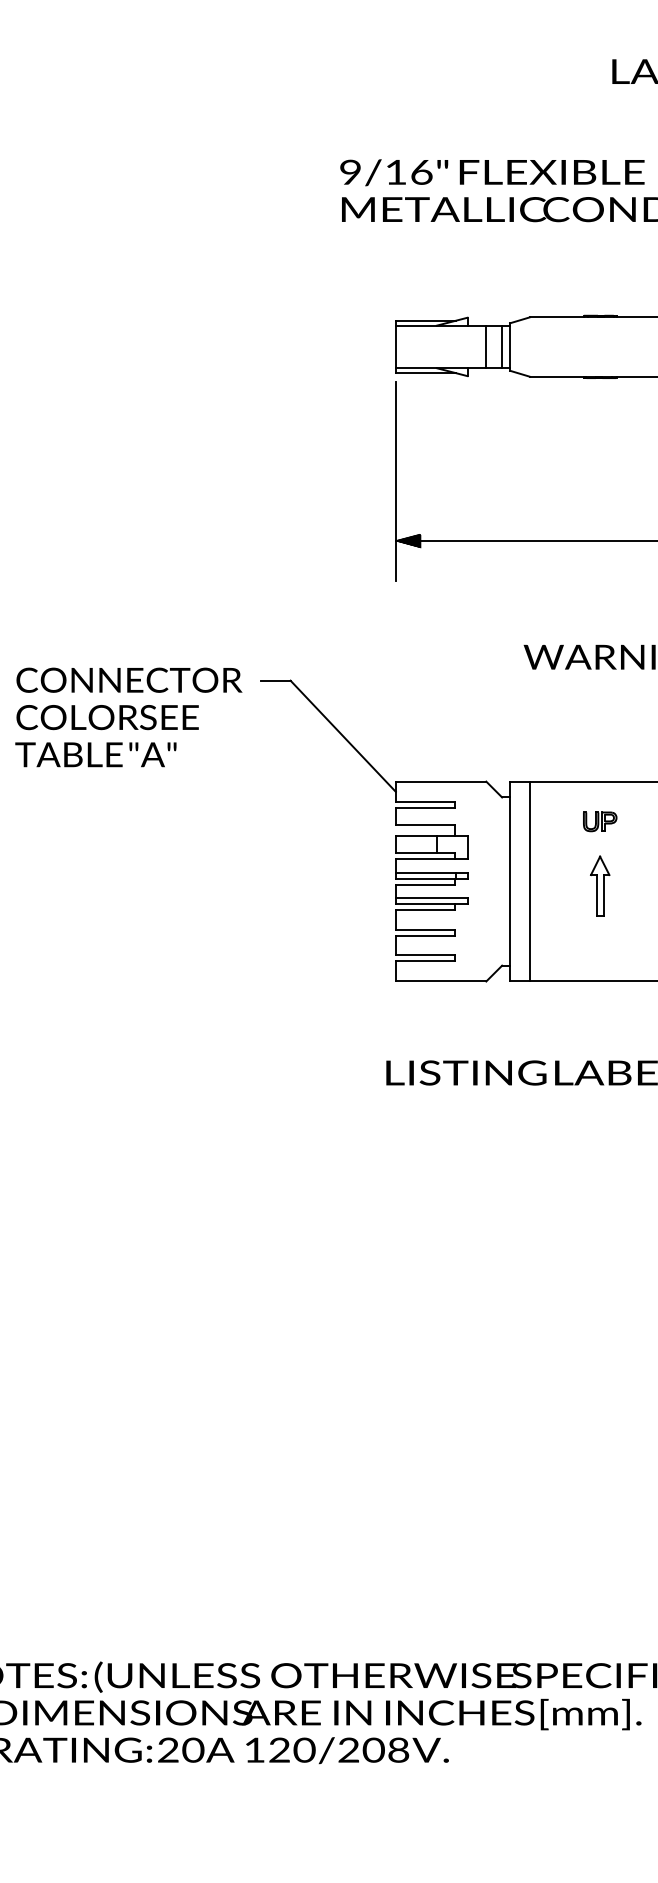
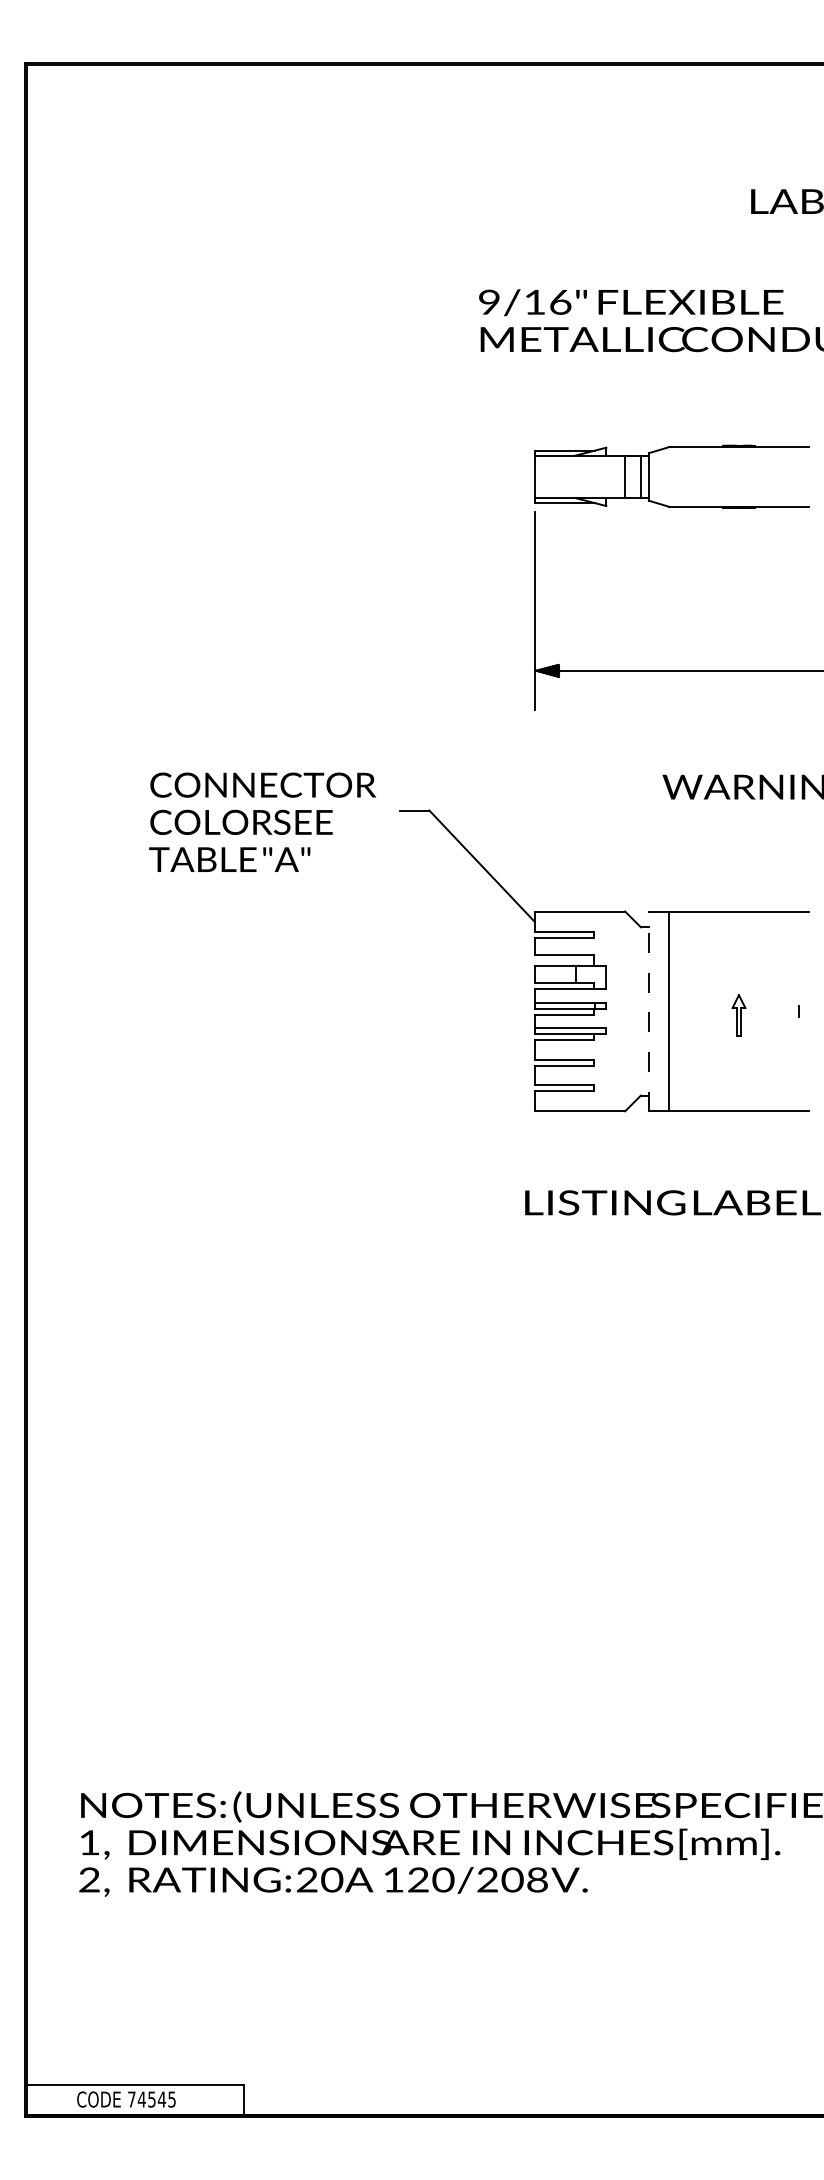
text: (128, 716) -> (262, 821), moved
part: (599, 821) -> (738, 951), removed
line: (509, 881) -> (648, 1011), solid -> dashed
part: (599, 885) -> (738, 1015), size x0.7

